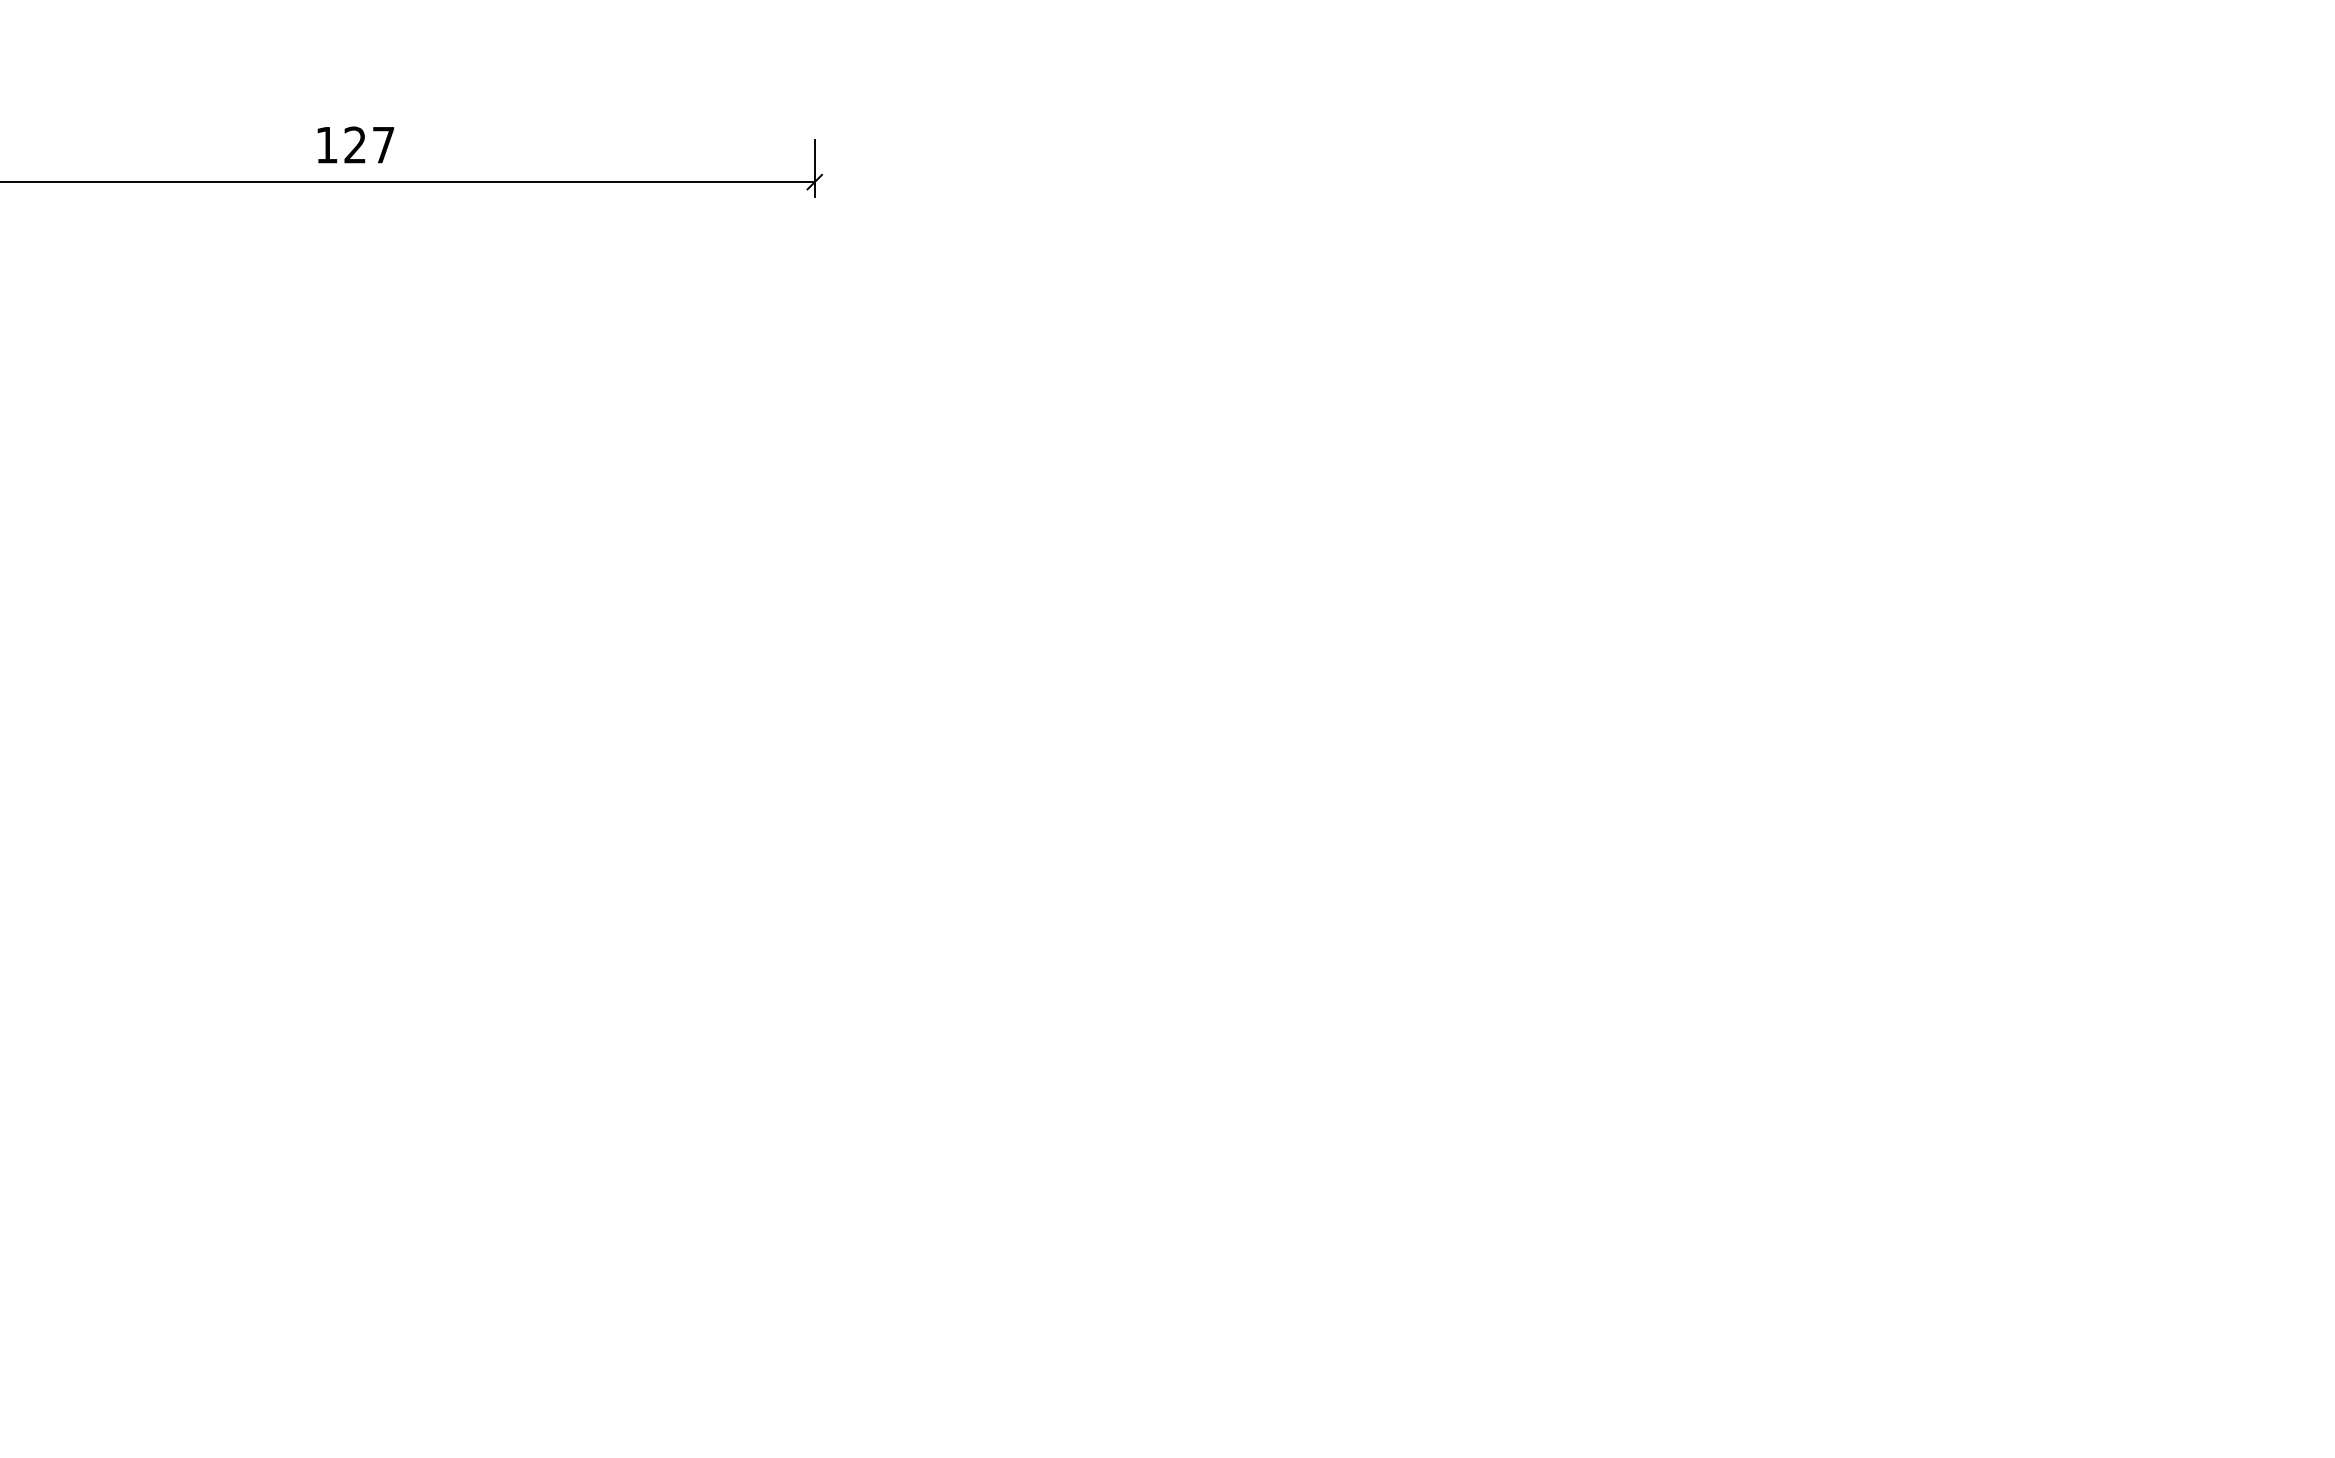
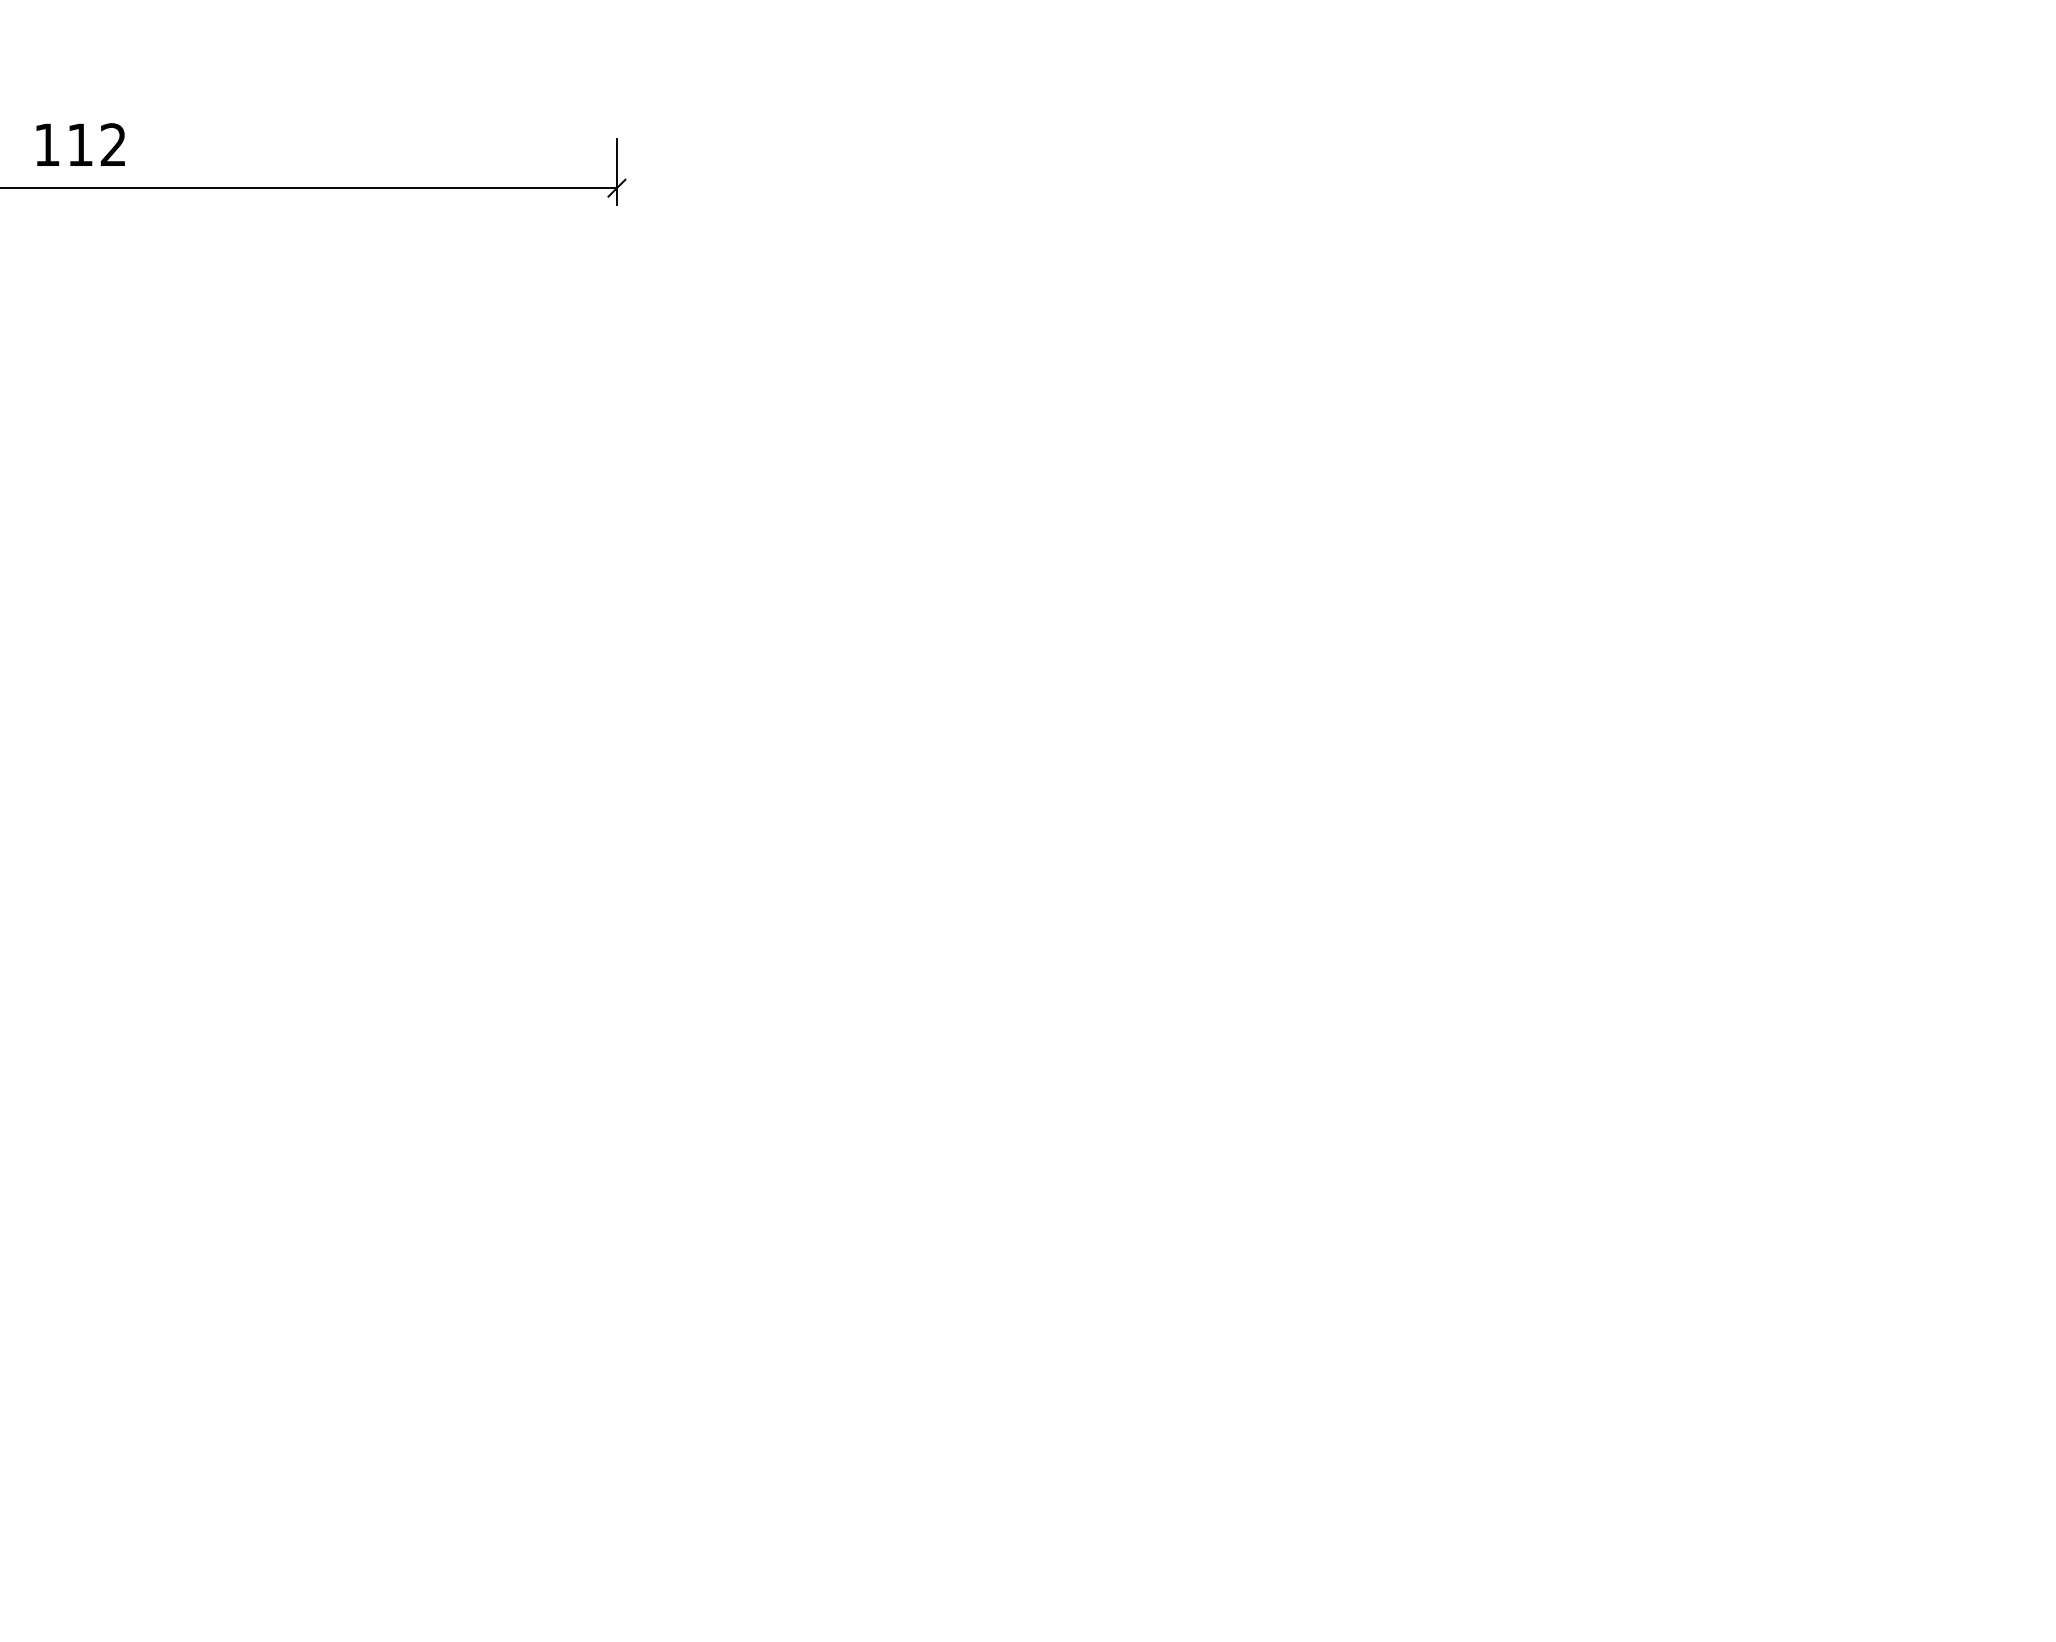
text: (369, 144) -> (96, 144), 127 -> 112

